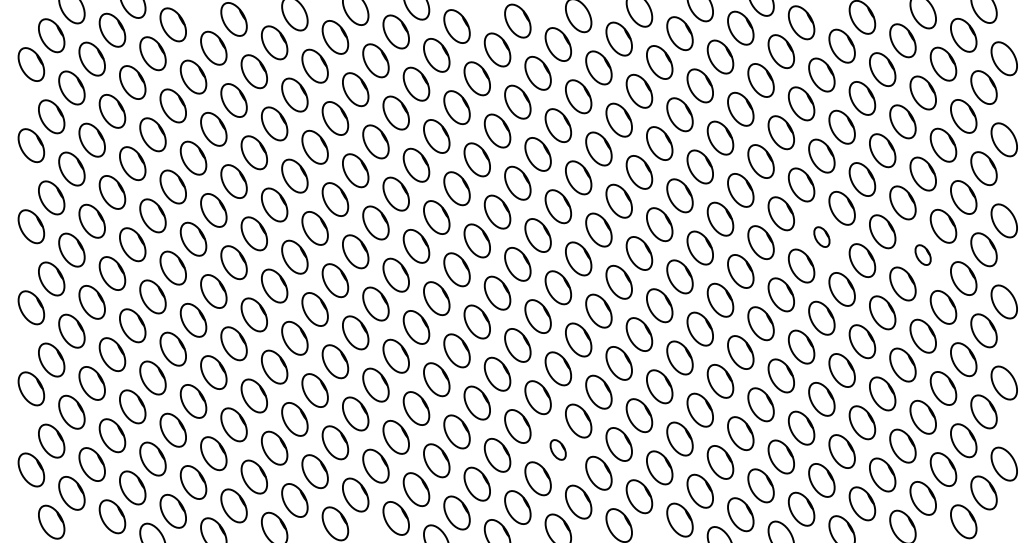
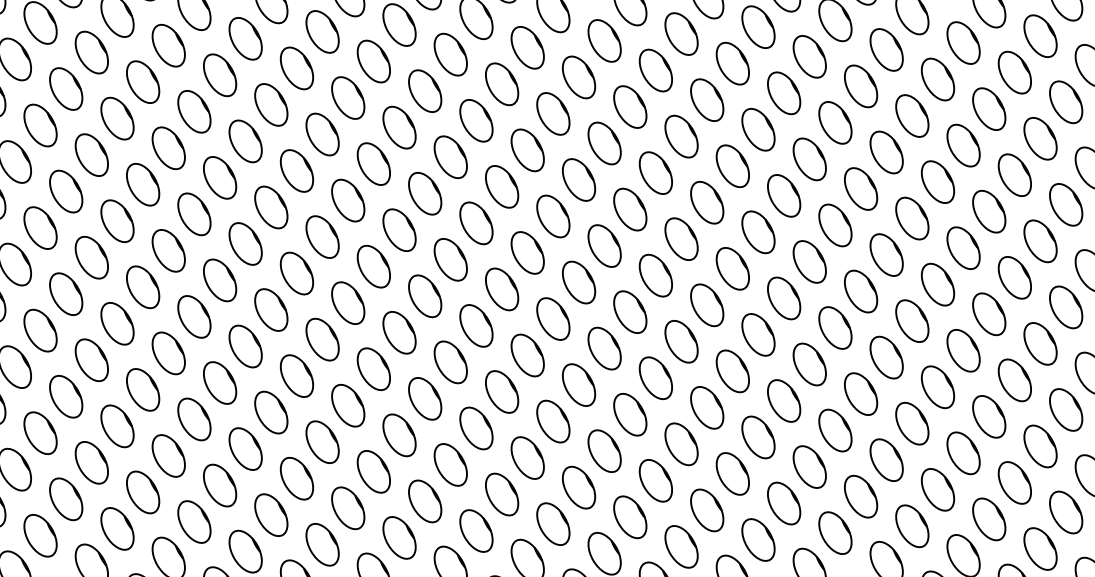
part: (821, 236) -> (886, 254), size x1.67
part: (922, 254) -> (1013, 276), size x1.67
part: (557, 449) -> (552, 523), size x1.67

